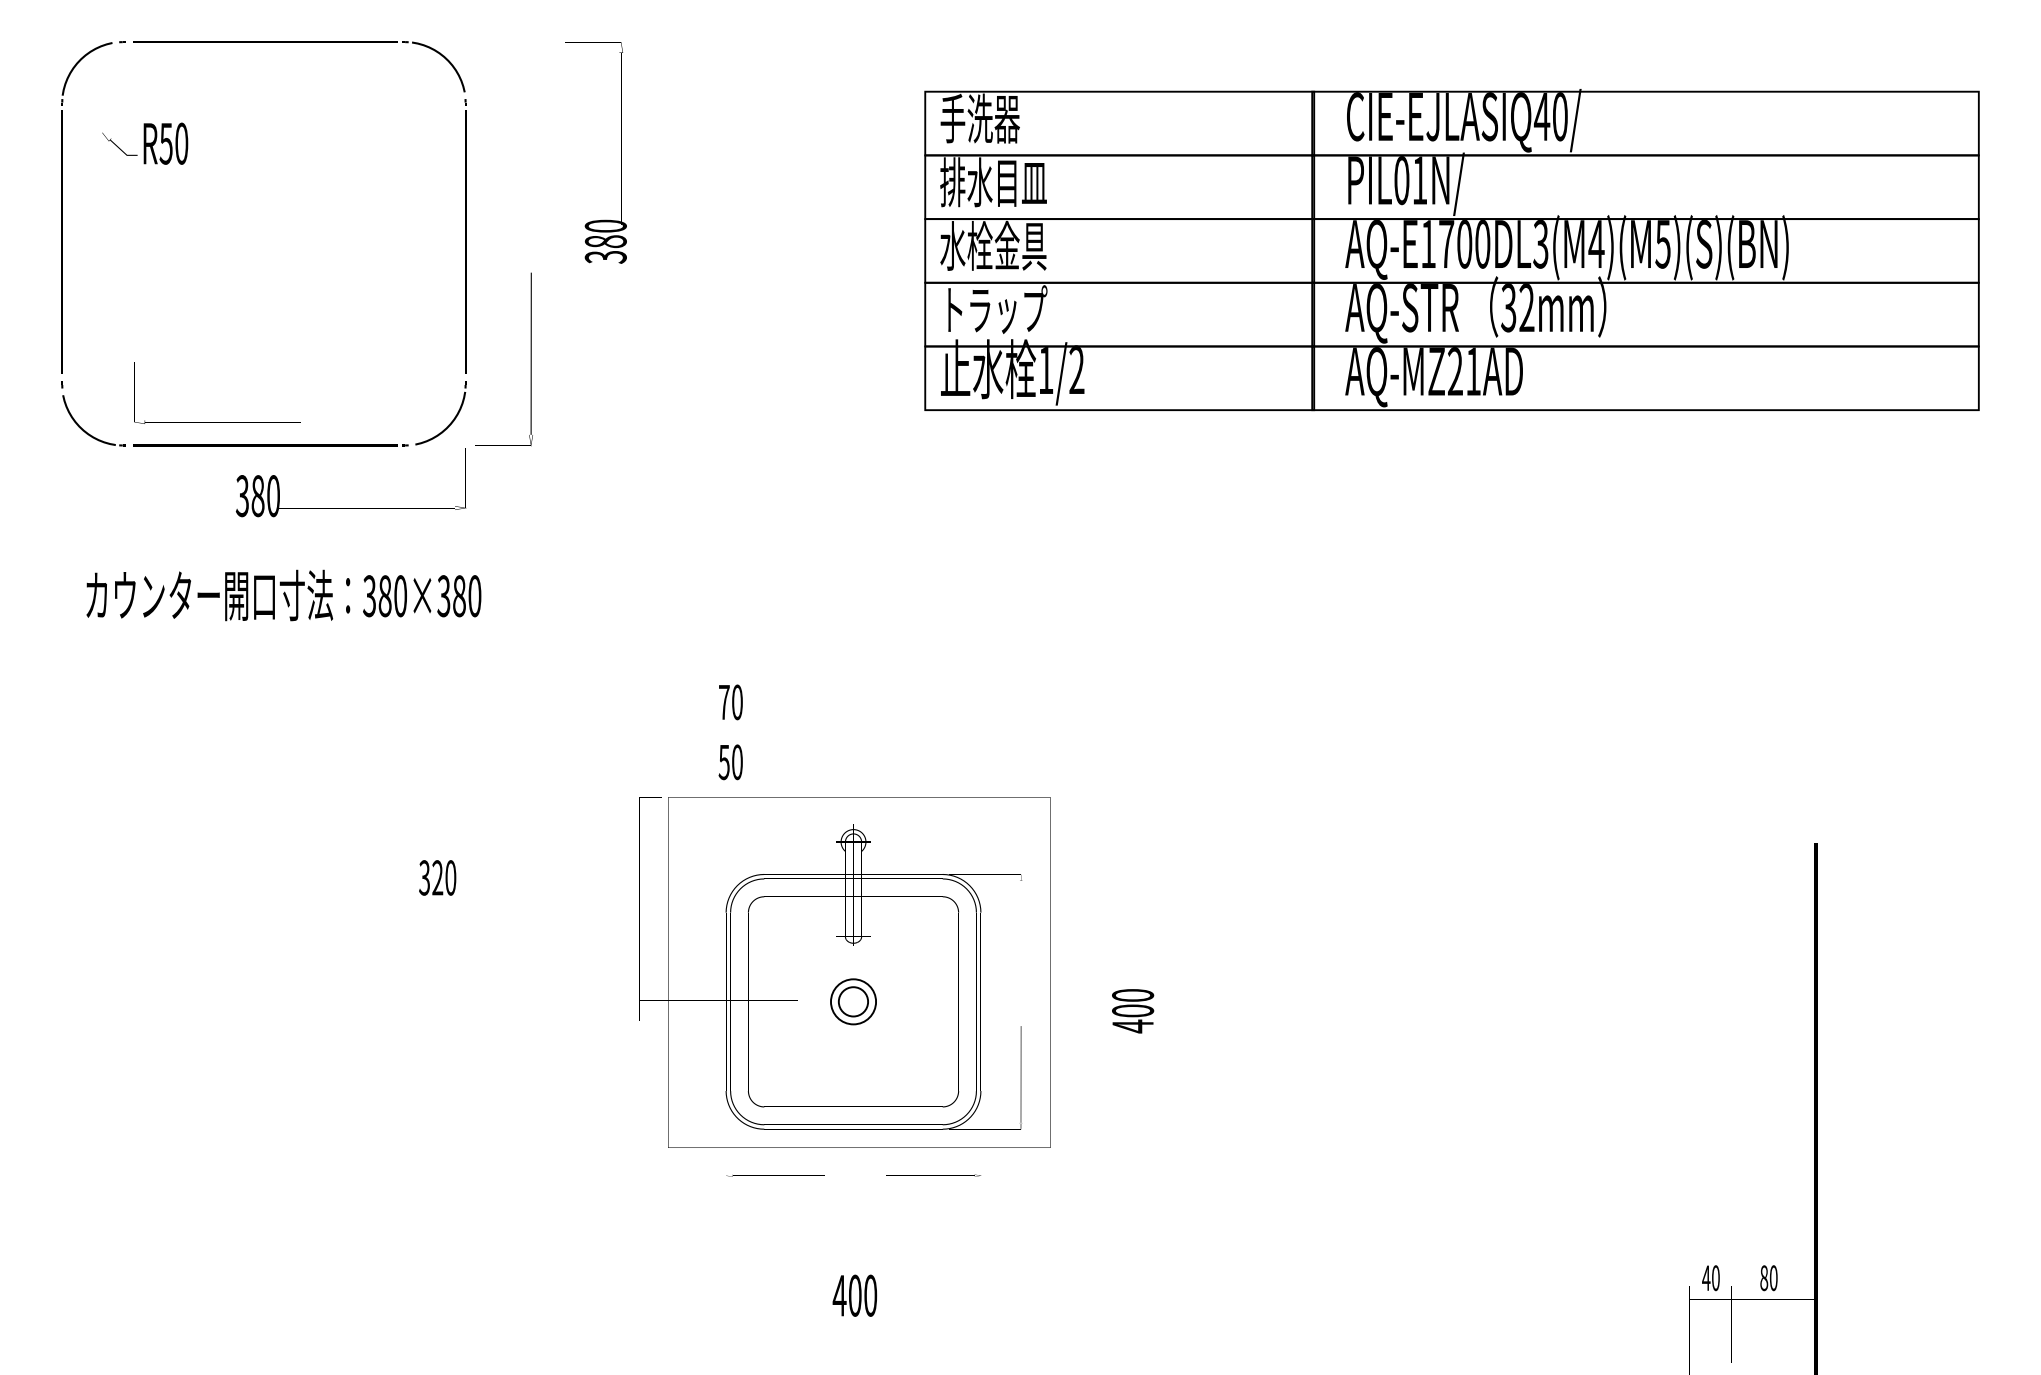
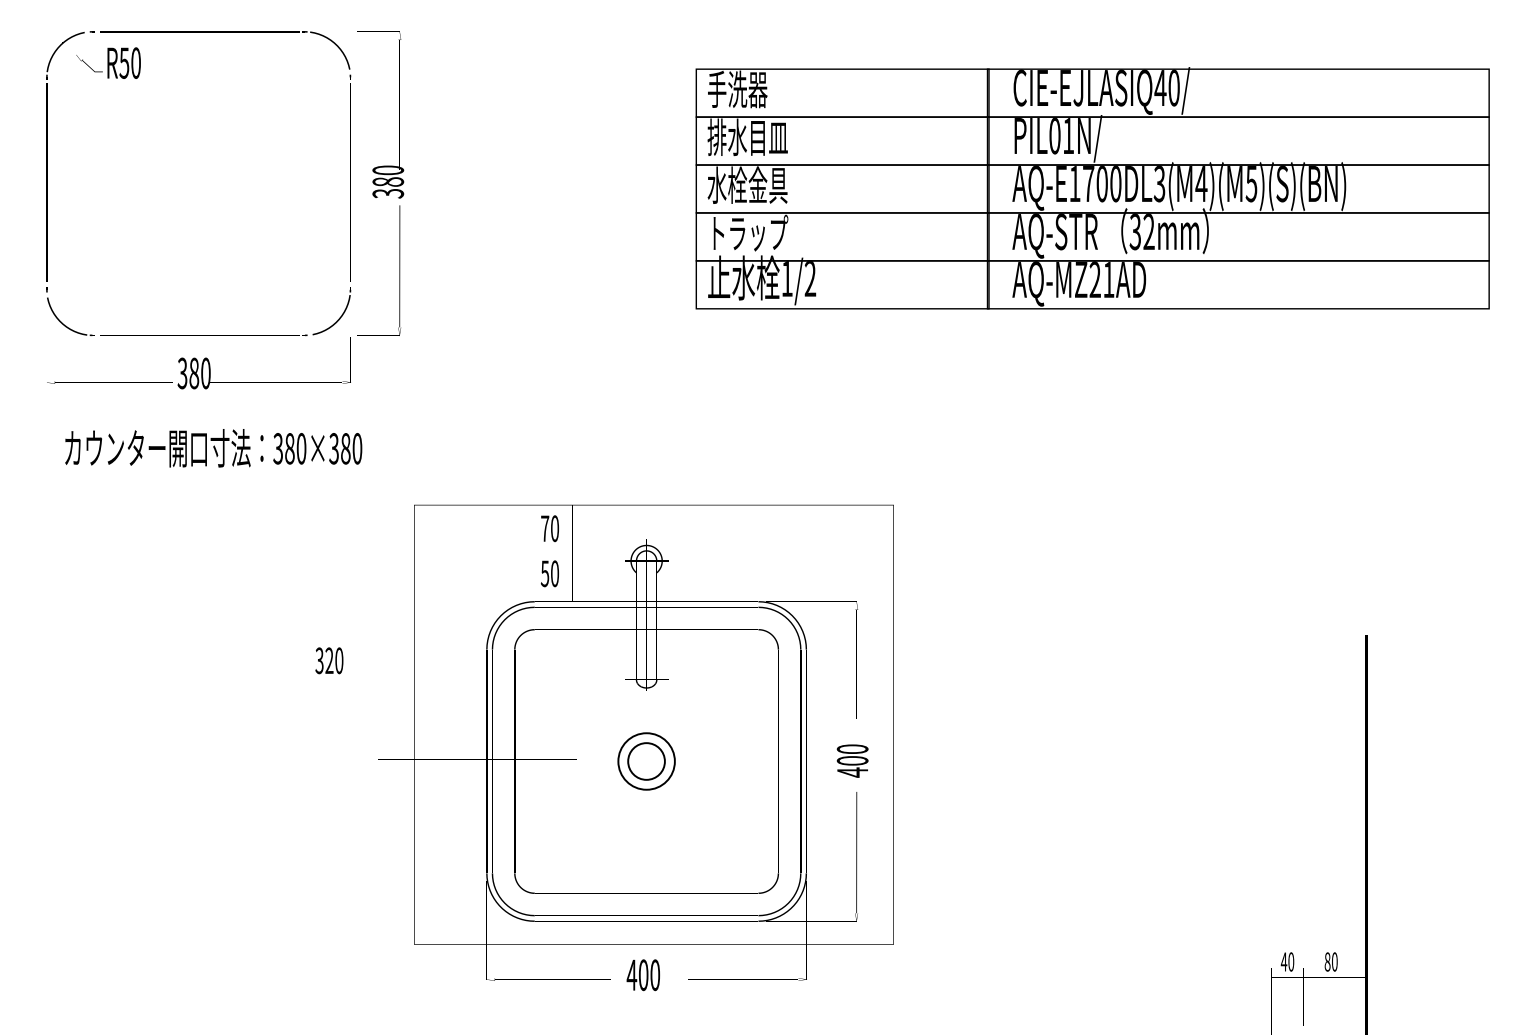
text: (145, 143) -> (108, 62), moved
text: (595, 152) -> (380, 114), moved
part: (217, 422) -> (109, 382), moved
part: (844, 986) -> (635, 742), size x1.67

